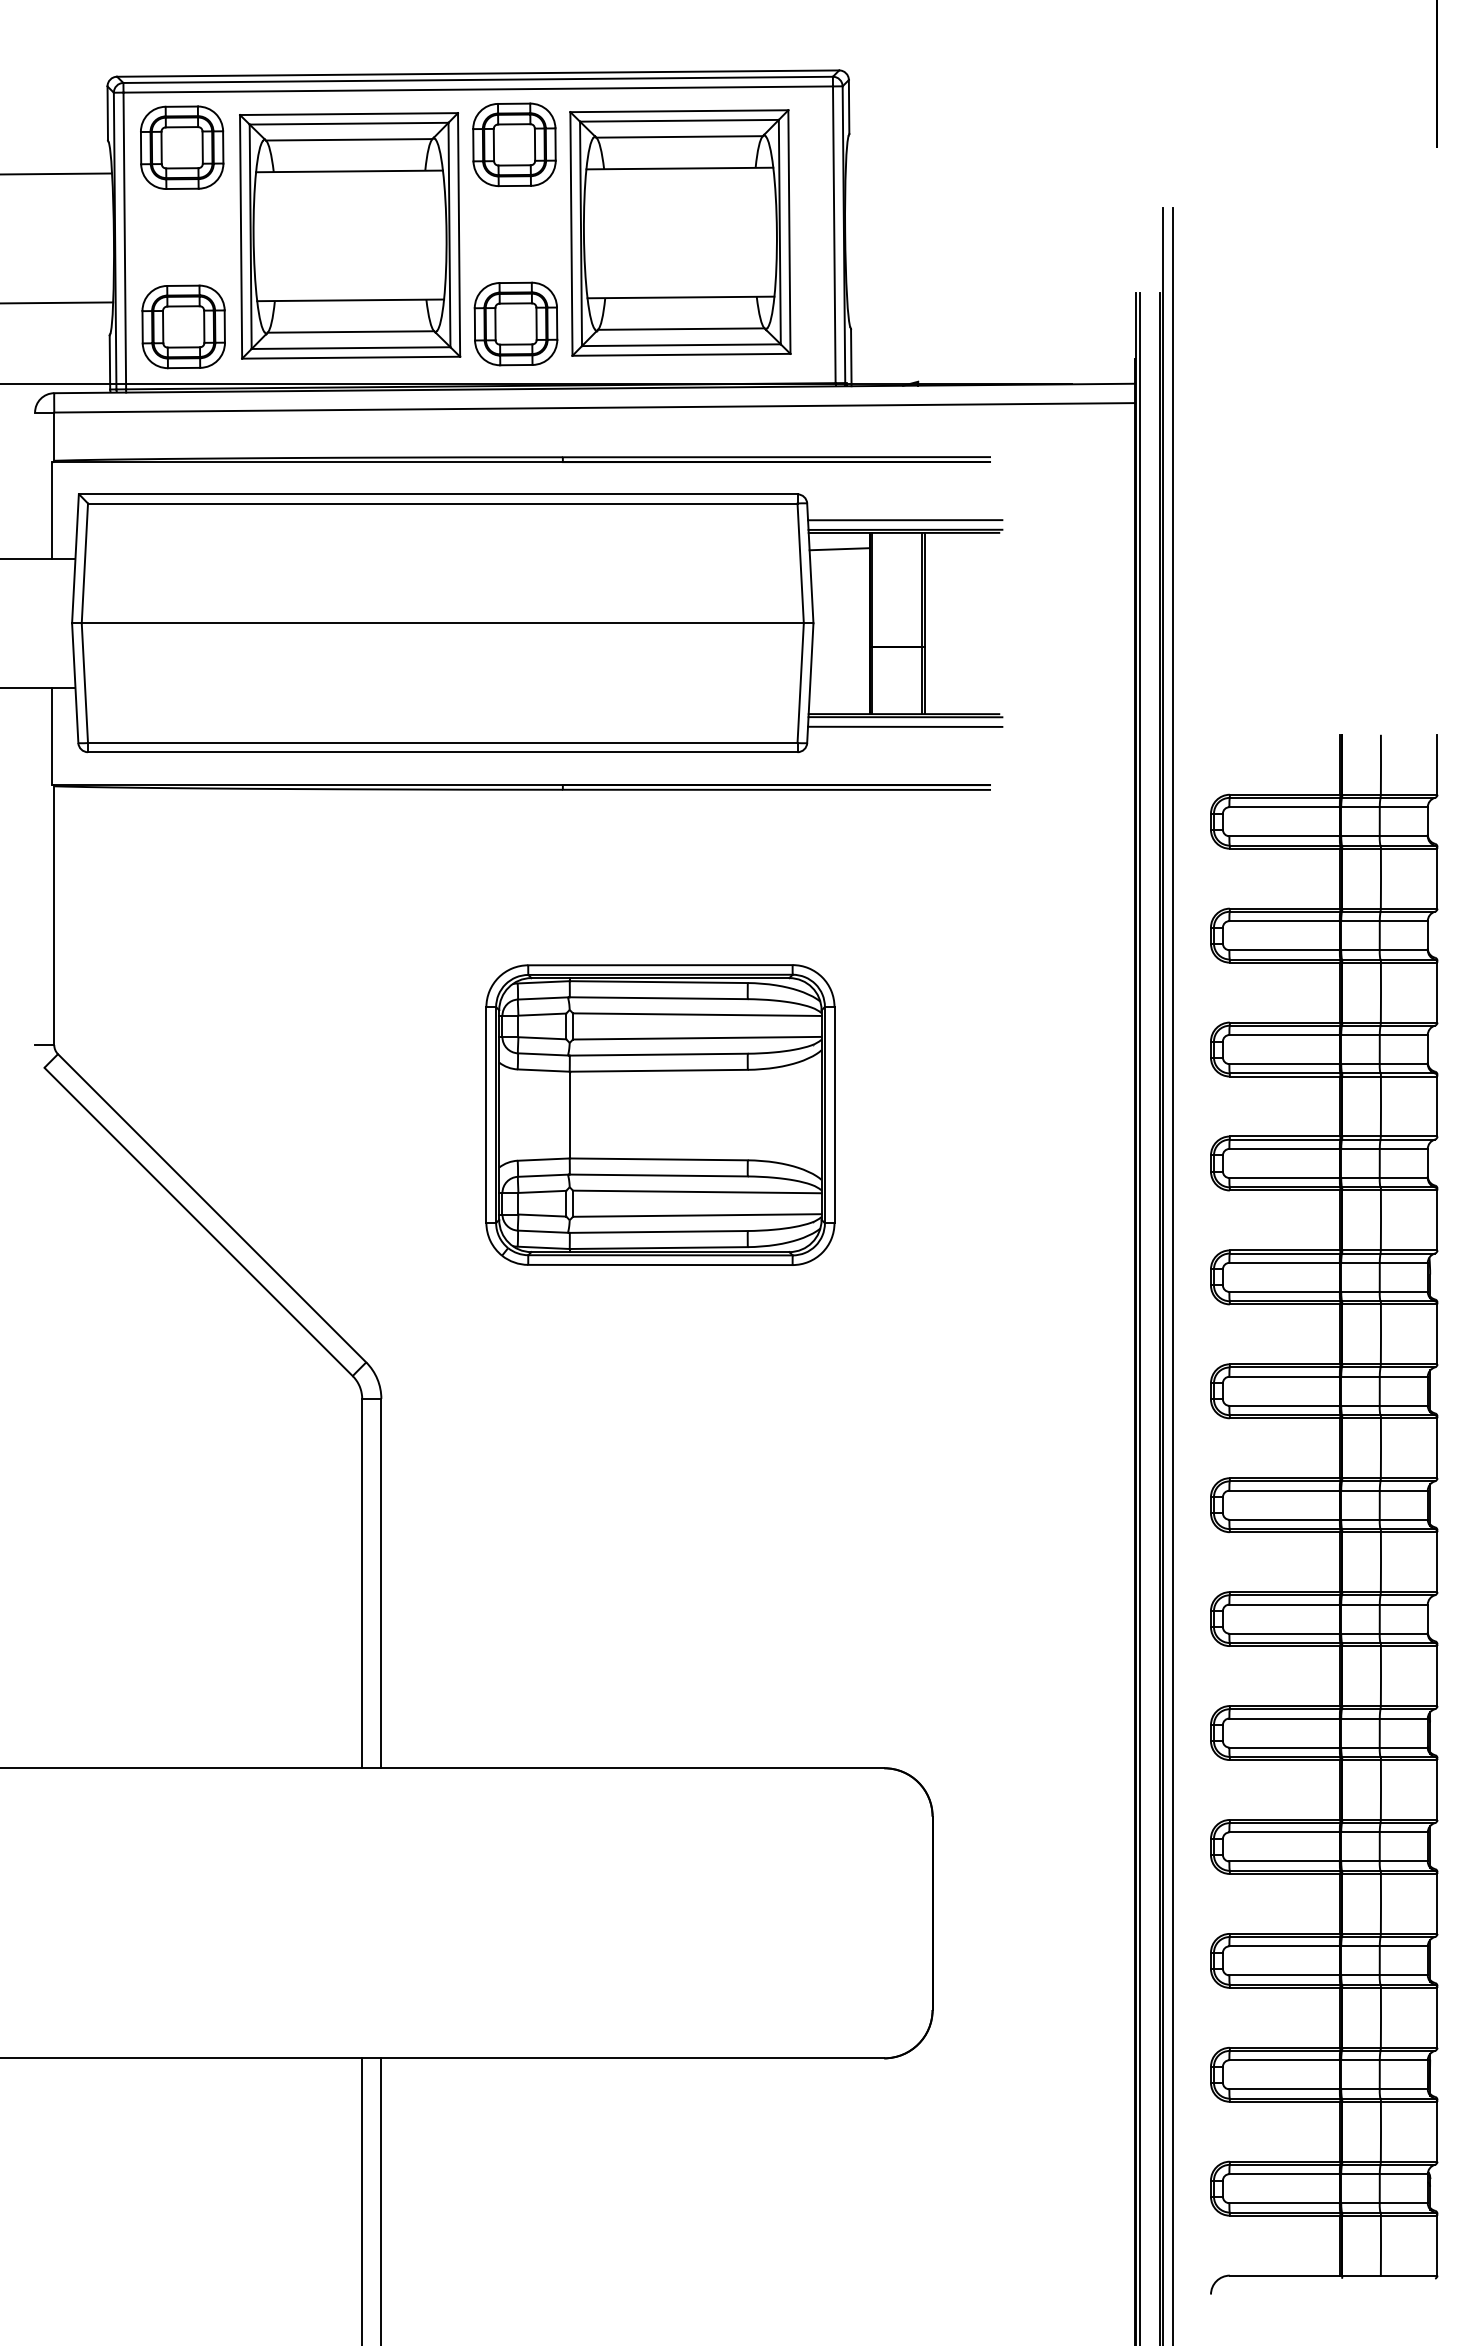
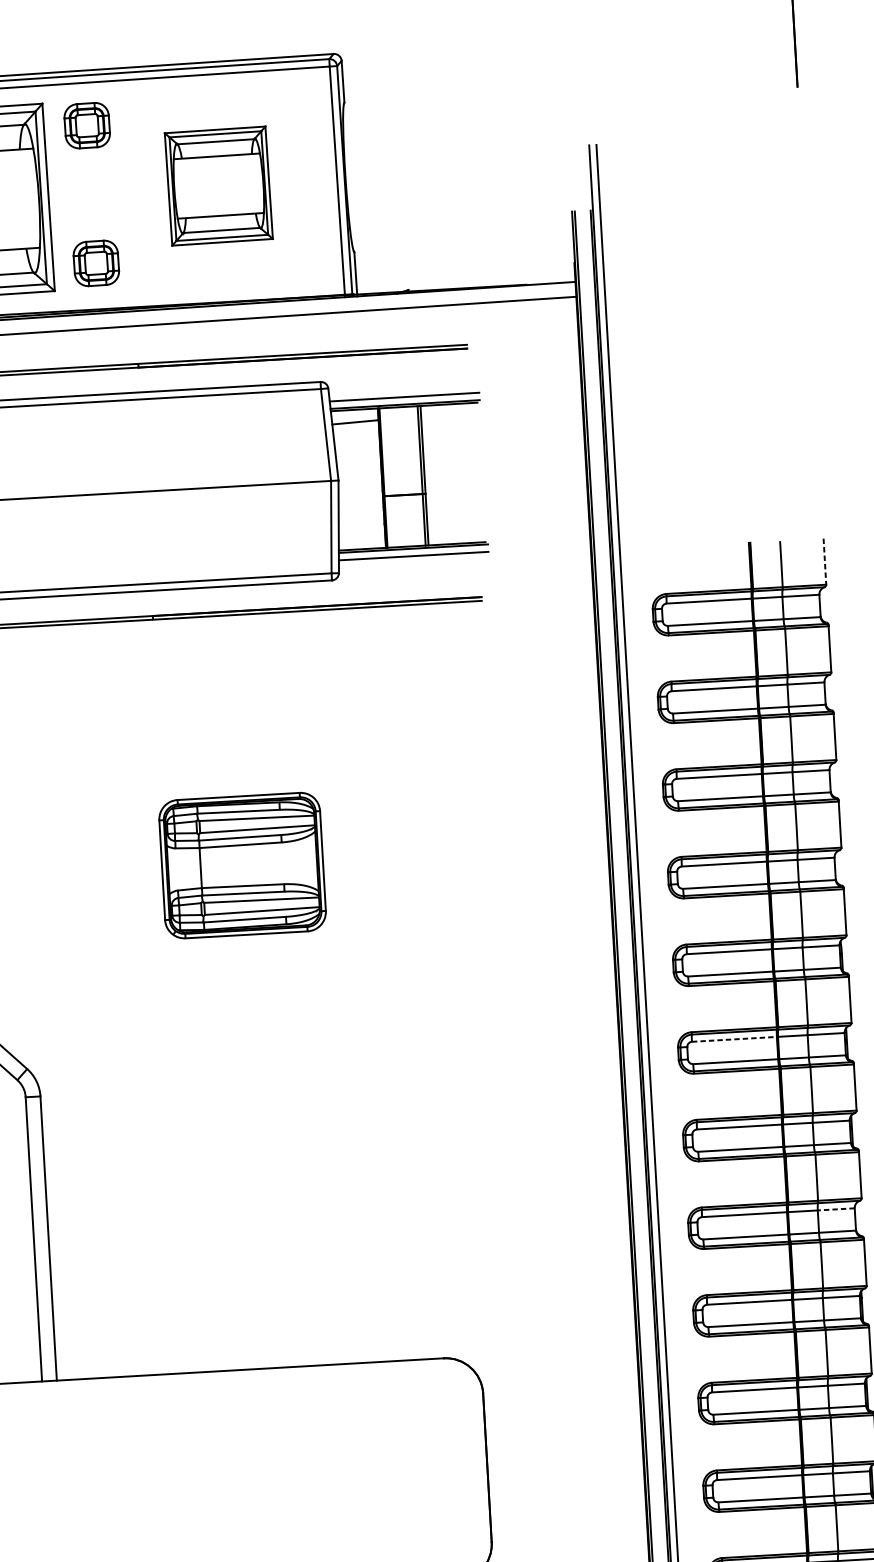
part: (514, 144) -> (87, 125), size x0.7
part: (680, 232) -> (218, 185), size x0.6
part: (515, 323) -> (95, 263), size x0.7
line: (1437, 764) -> (824, 561), solid -> dashed
part: (660, 1114) -> (242, 865), size x0.6
line: (1285, 1376) -> (735, 1039), solid -> dashed
line: (1403, 1604) -> (836, 1209), solid -> dashed

